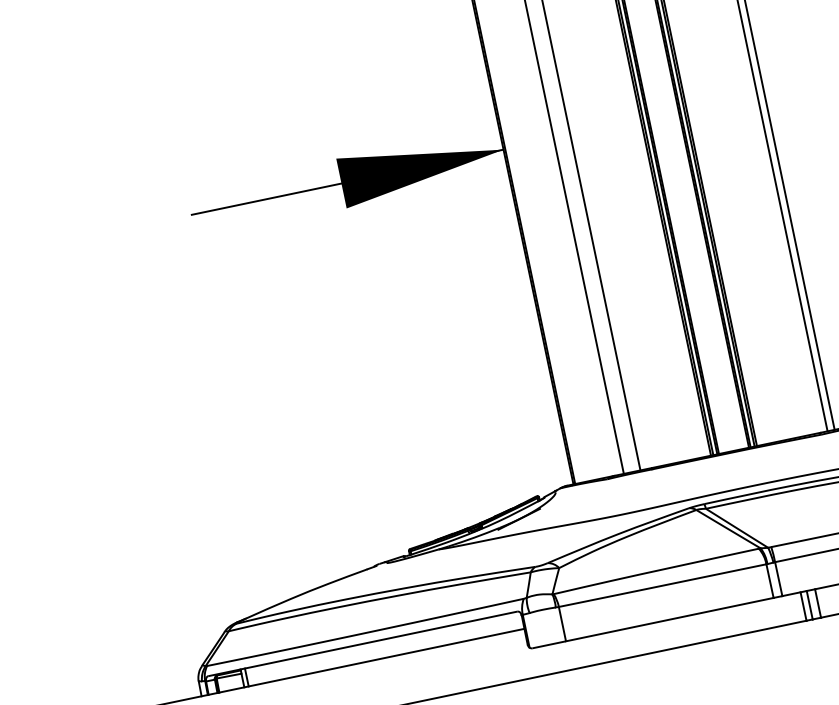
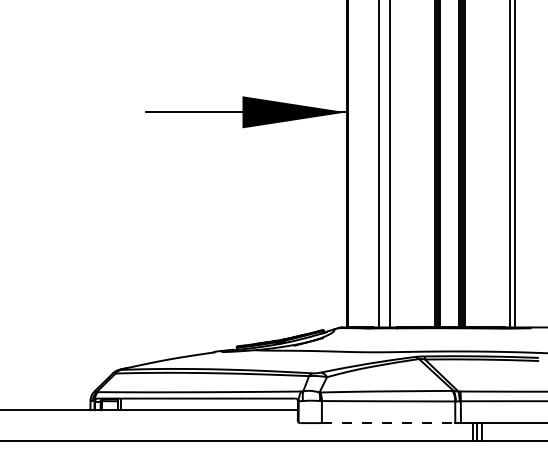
line: (669, 620) -> (388, 423), solid -> dashed

